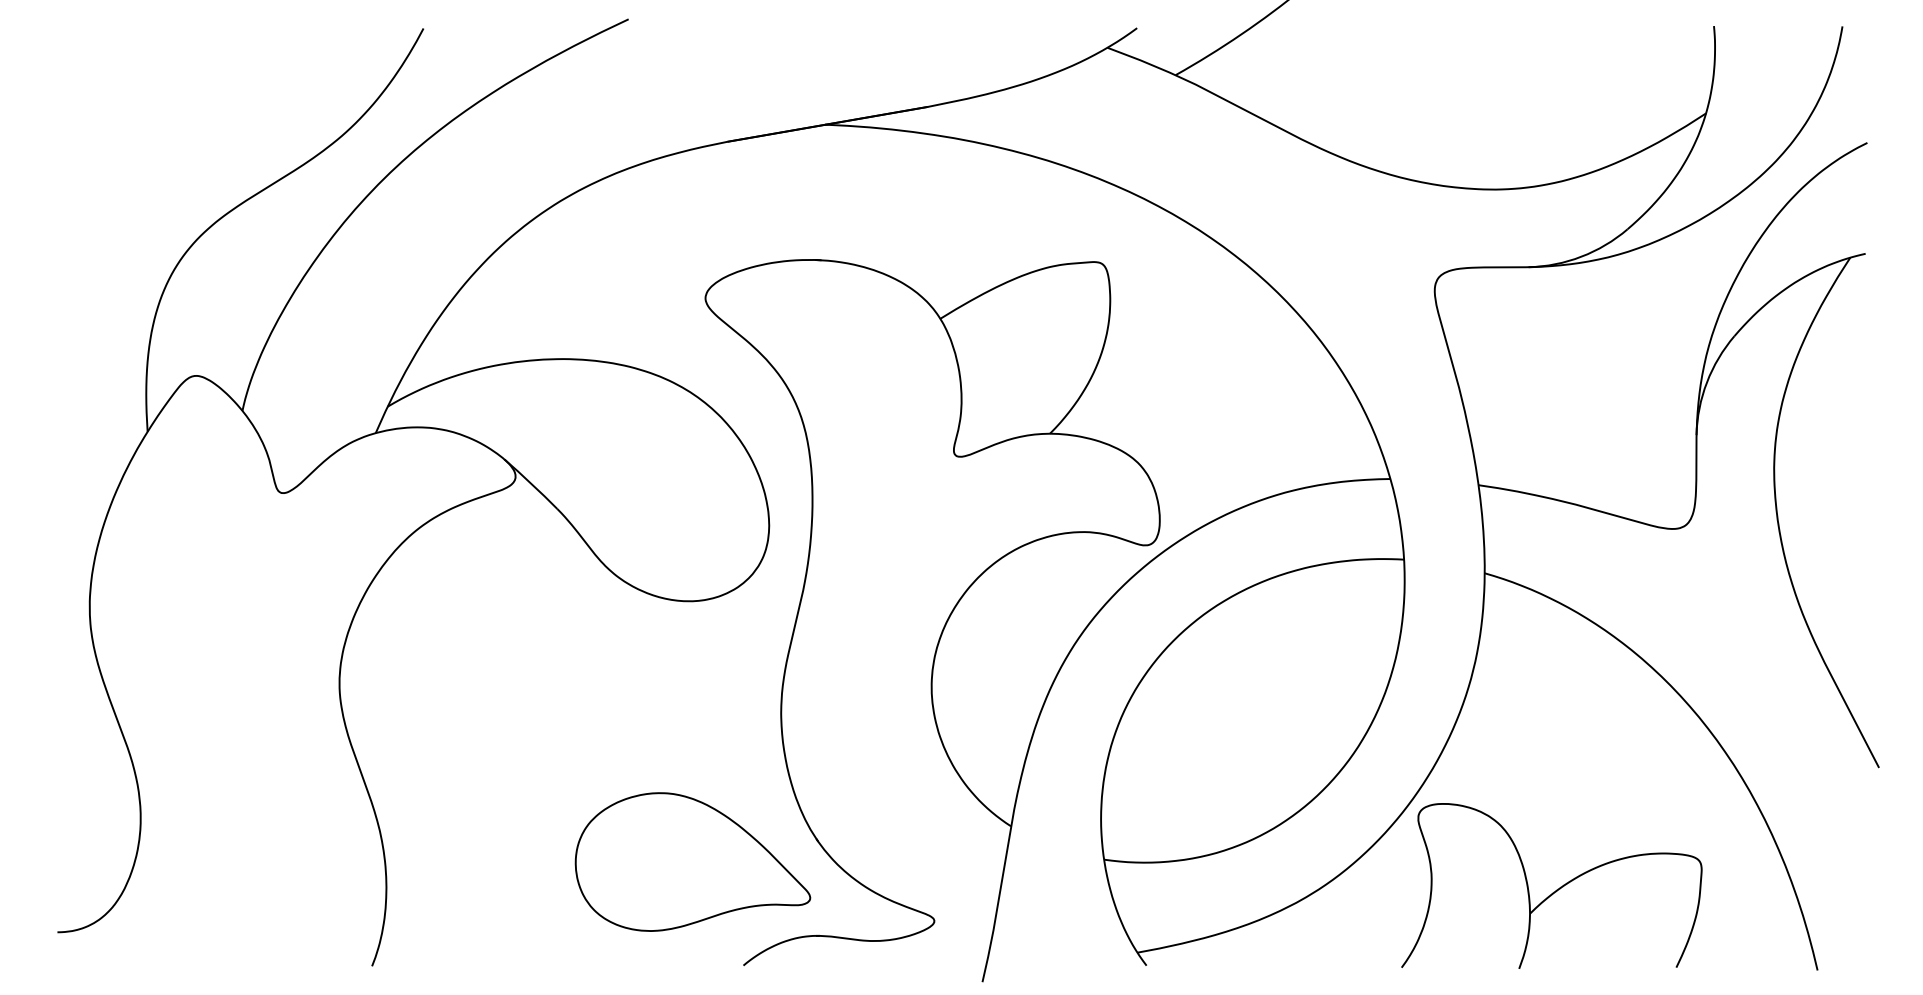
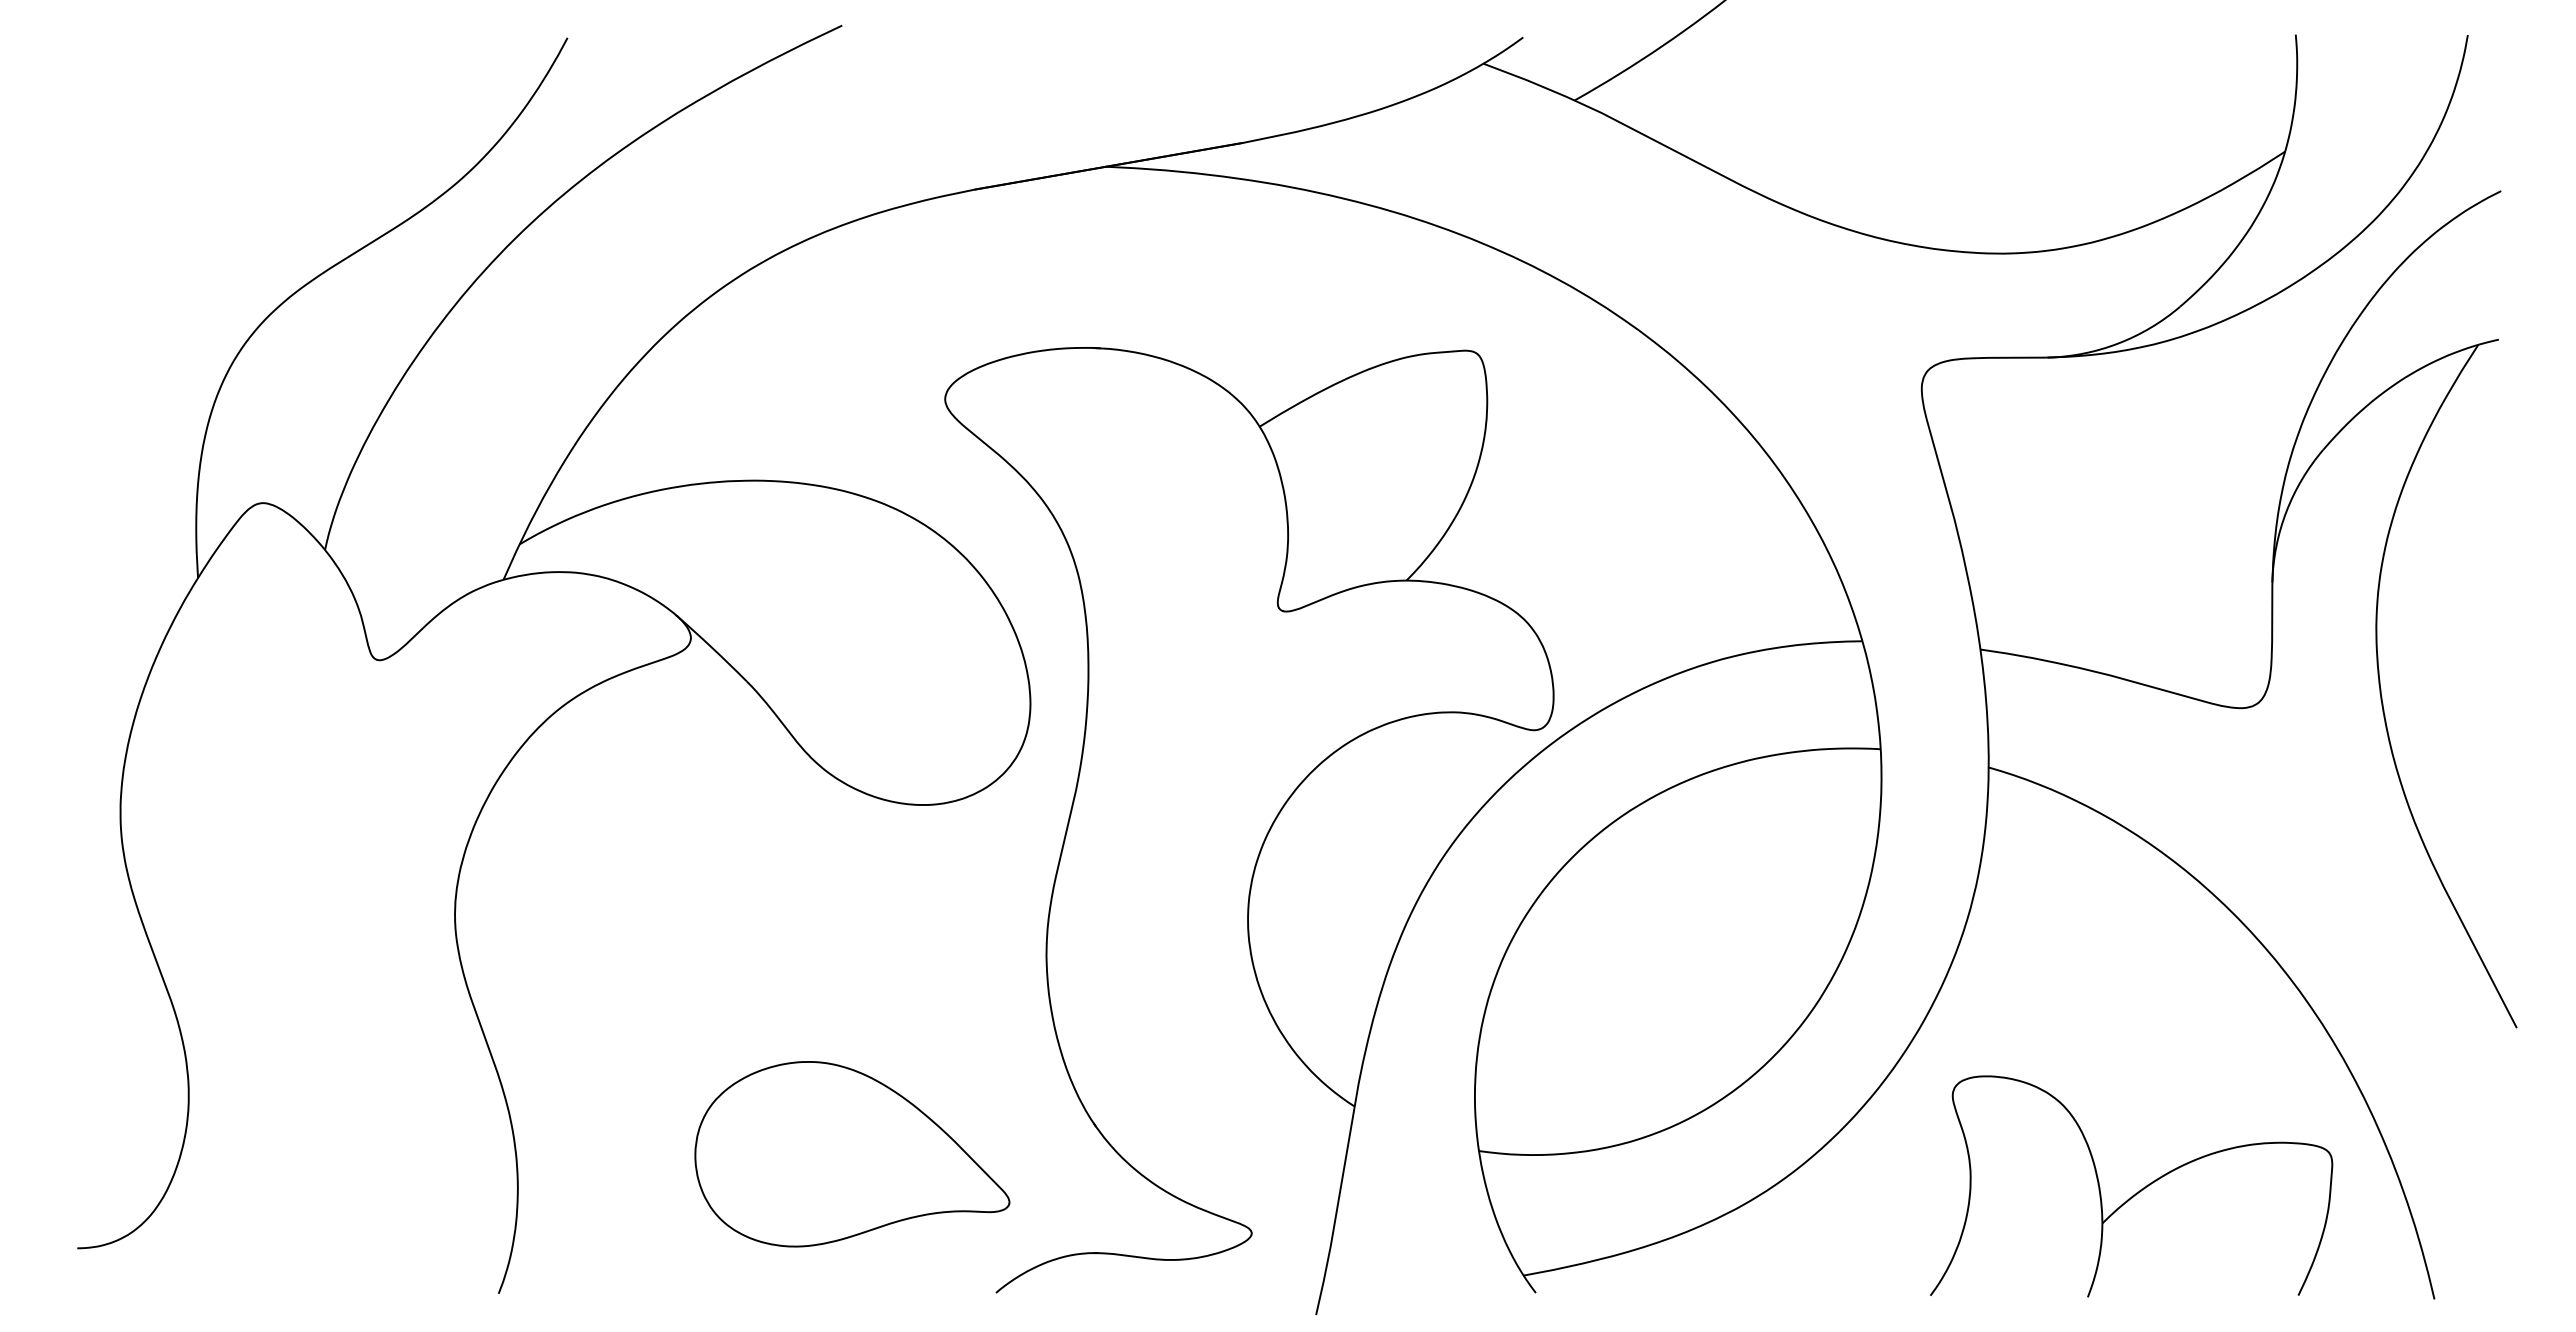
part: (693, 862) -> (852, 1154), moved
part: (1555, 890) -> (2136, 1192), moved

